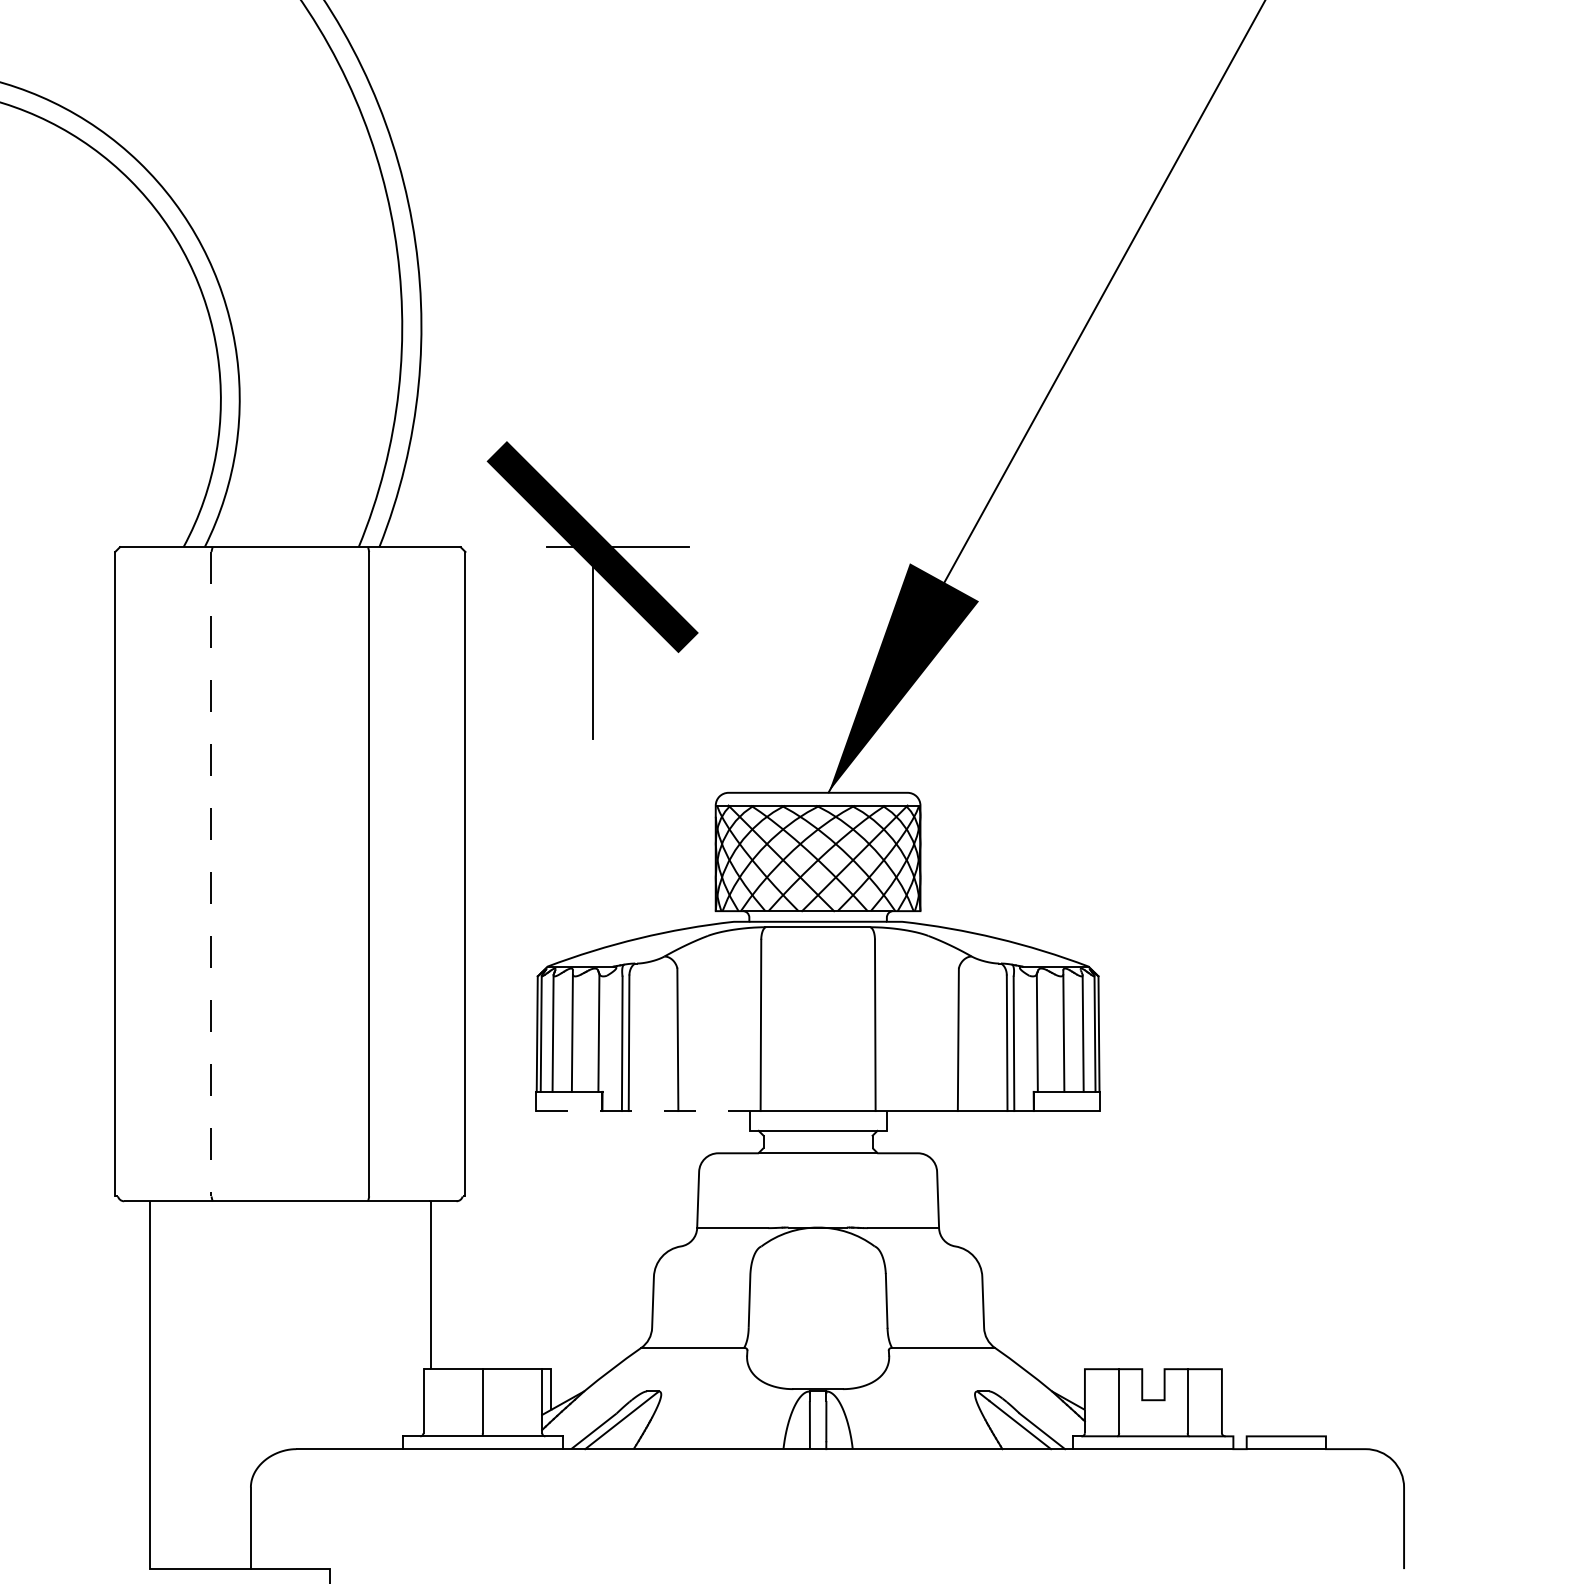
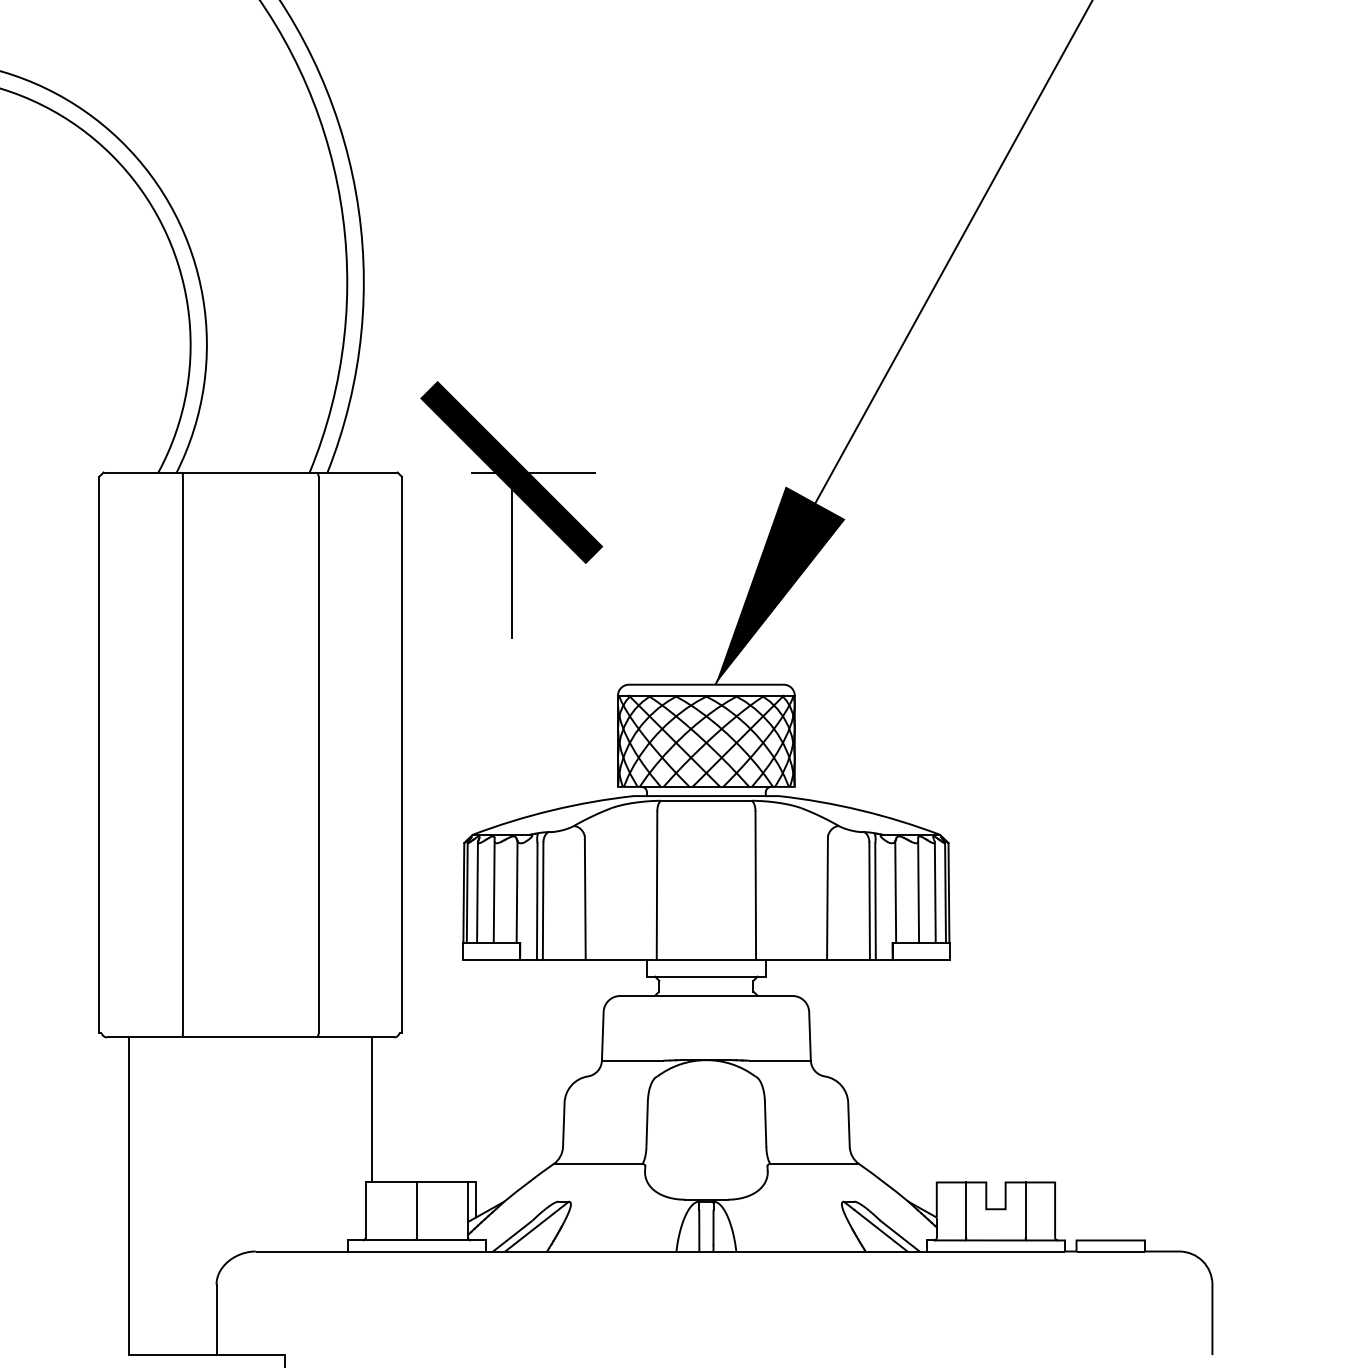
line: (211, 874) -> (182, 755), dashed -> solid
line: (642, 1111) -> (554, 959), dashed -> solid

